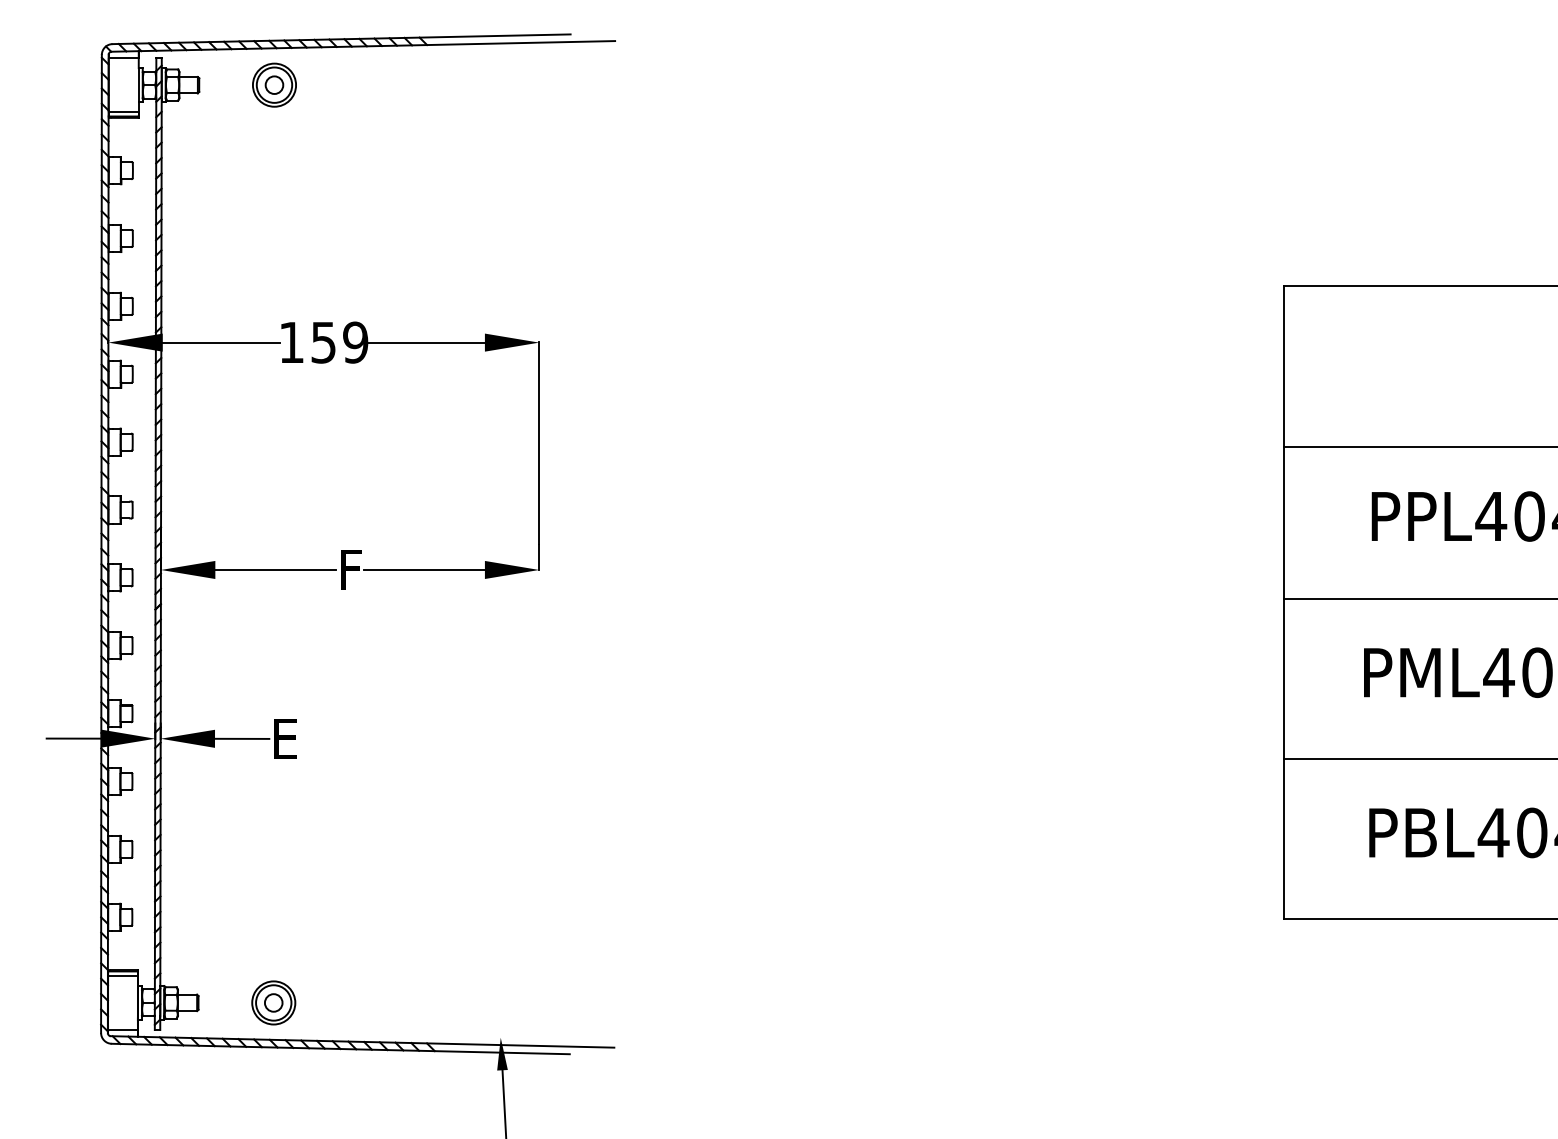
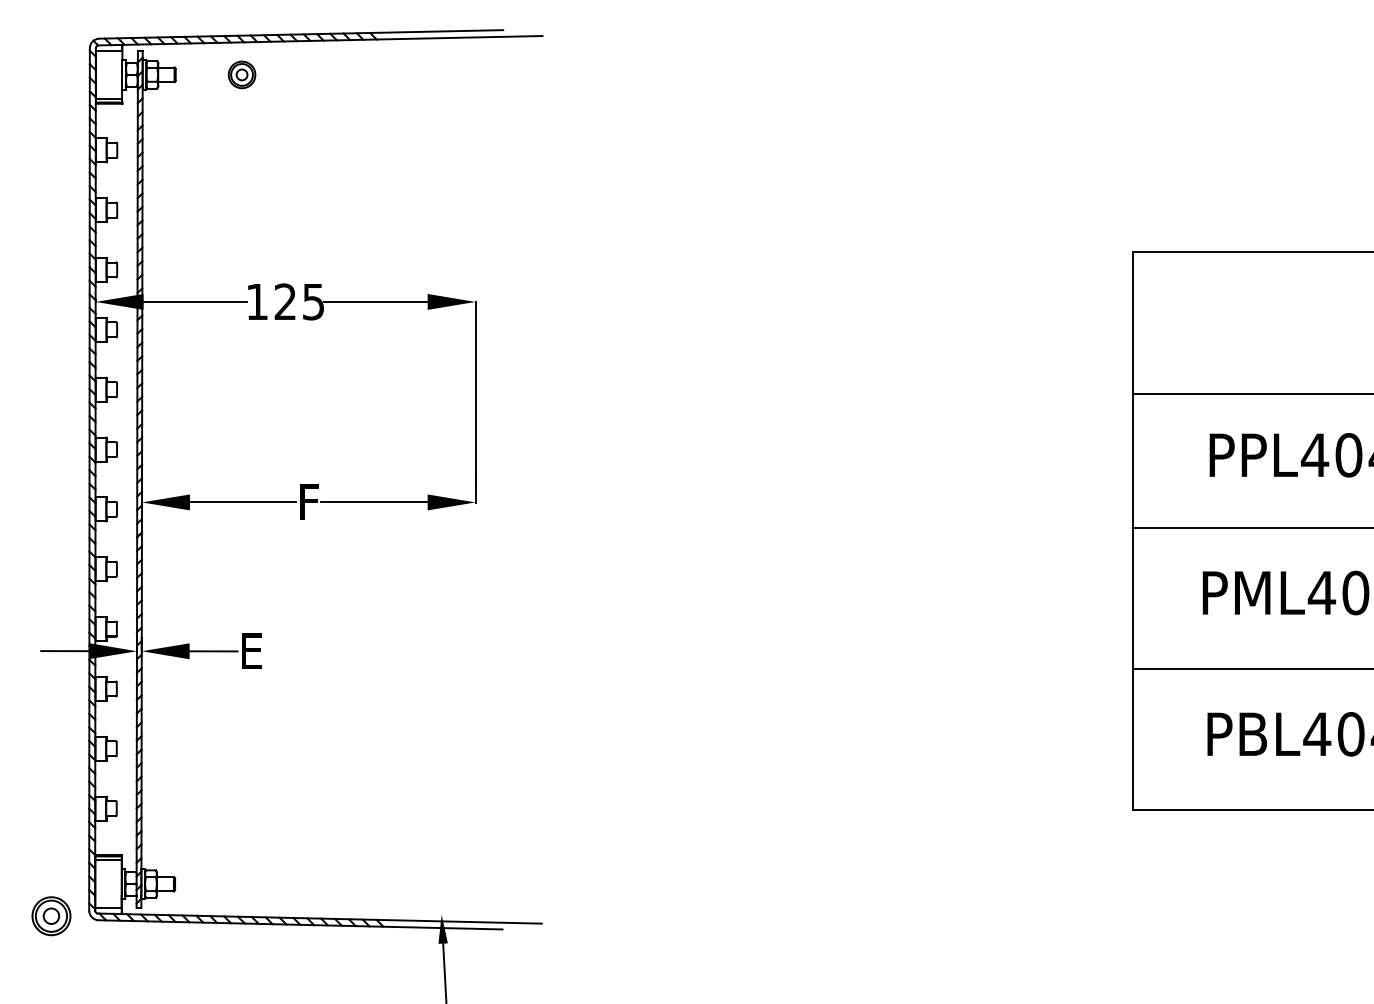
part: (273, 84) -> (241, 74), size x0.7
text: (339, 342) -> (299, 301), 159 -> 125
part: (273, 1003) -> (51, 916), moved

